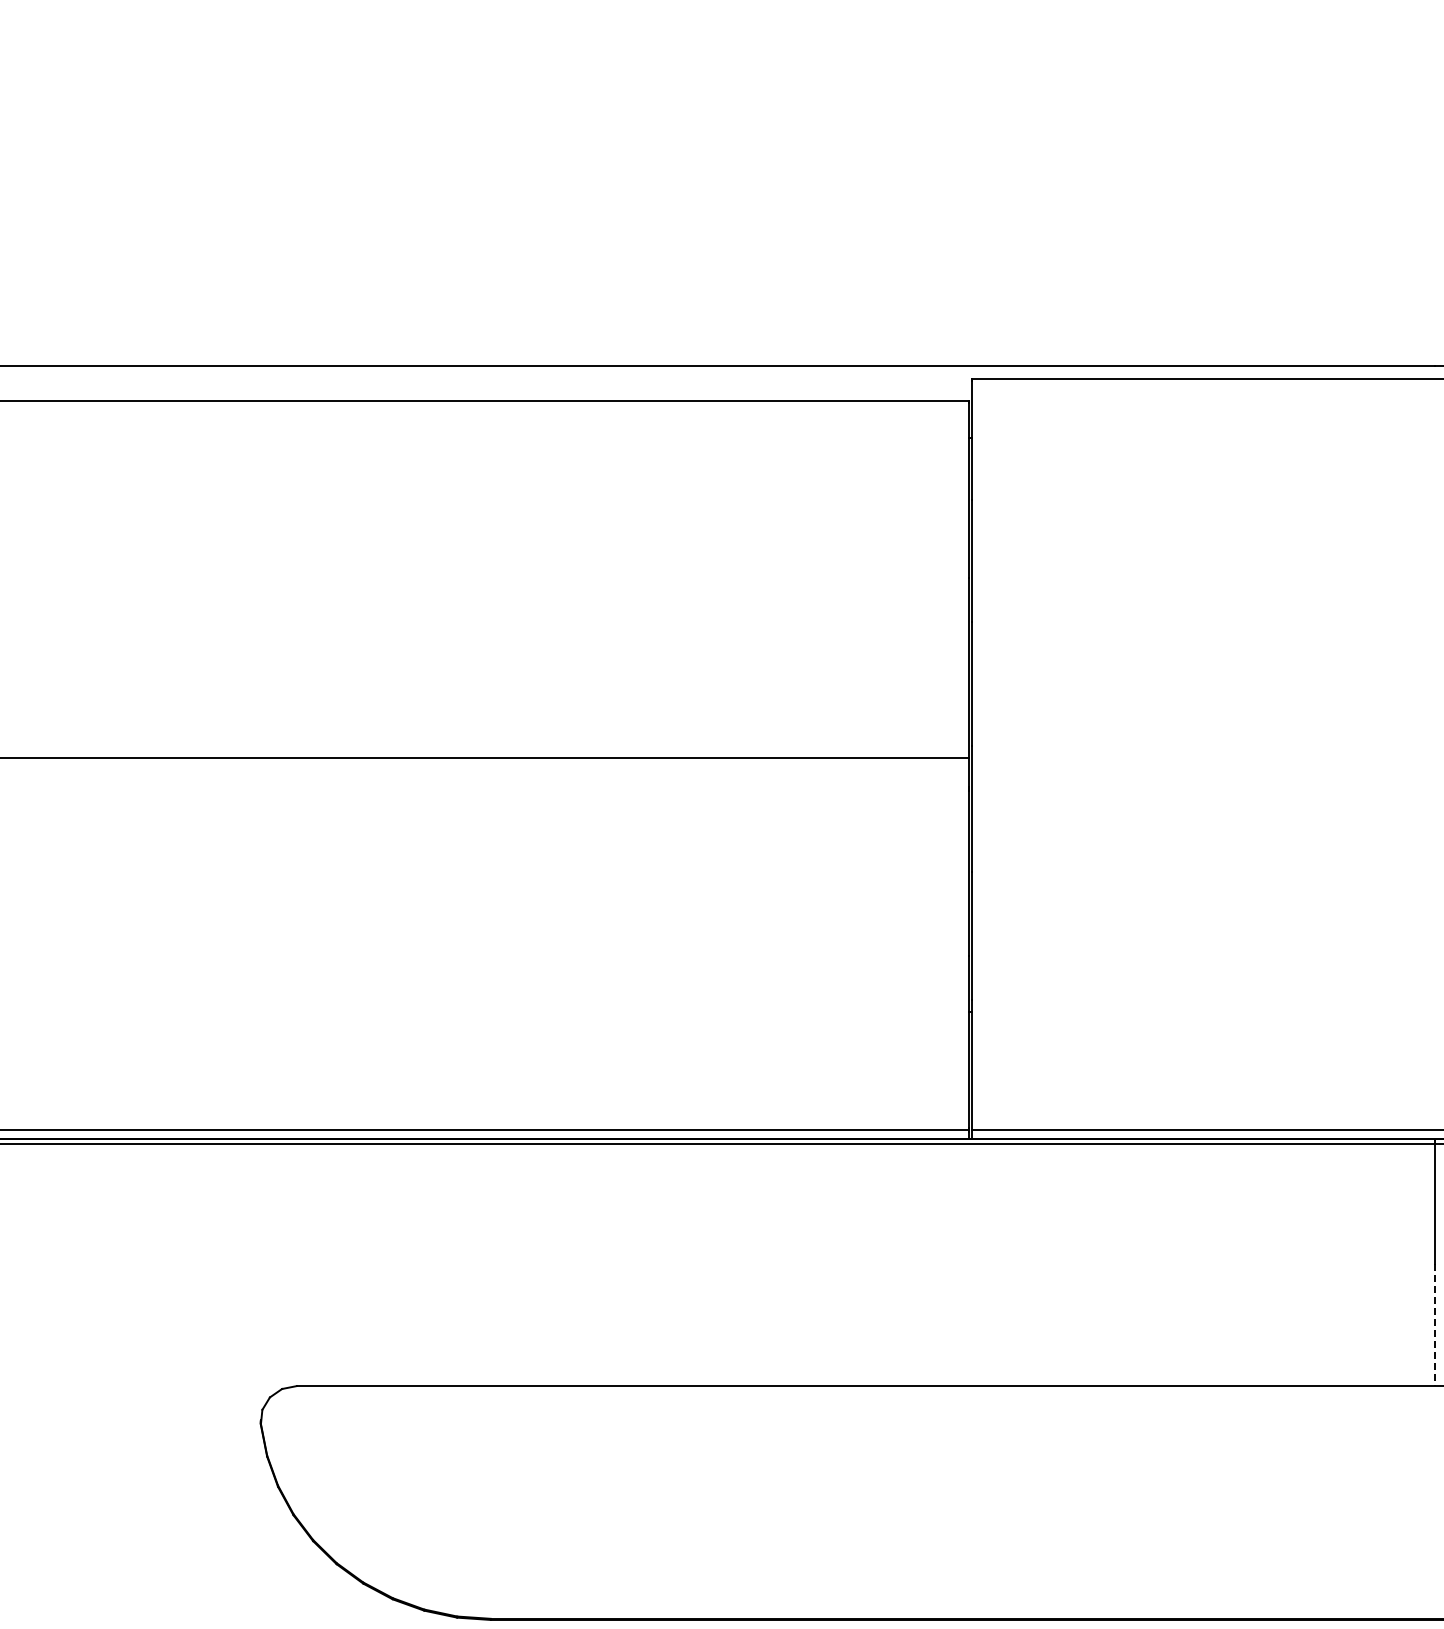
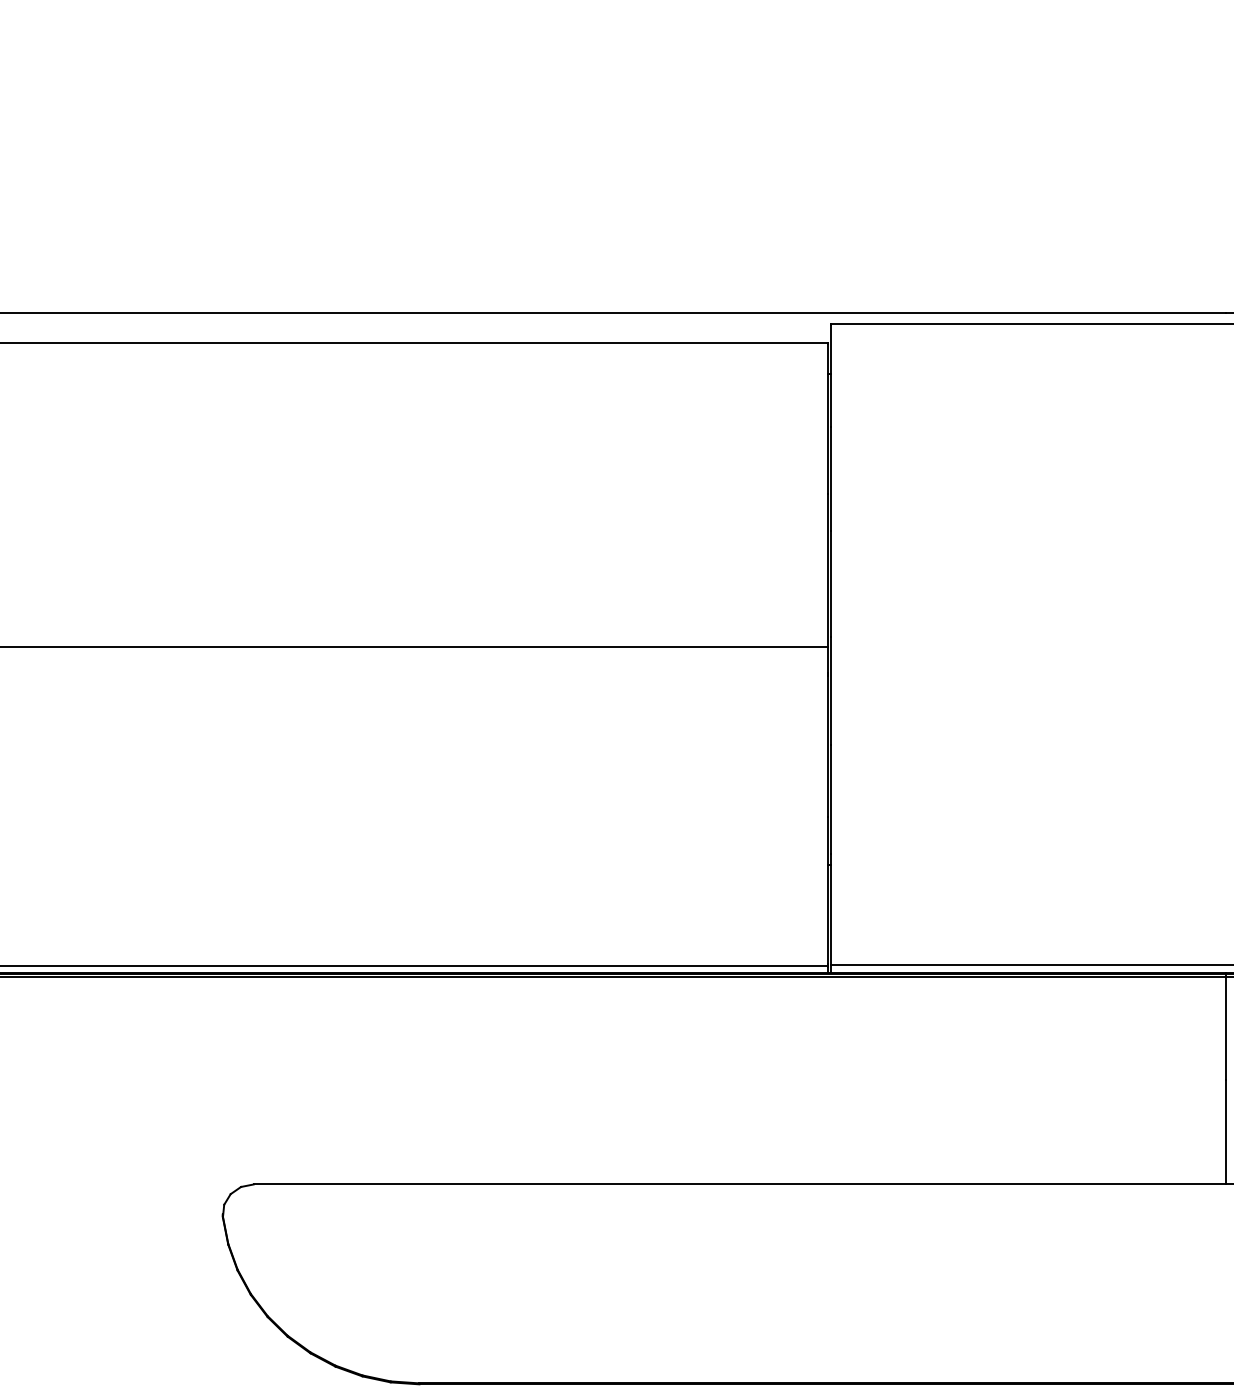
line: (1435, 1325) -> (1226, 1132), dashed -> solid

